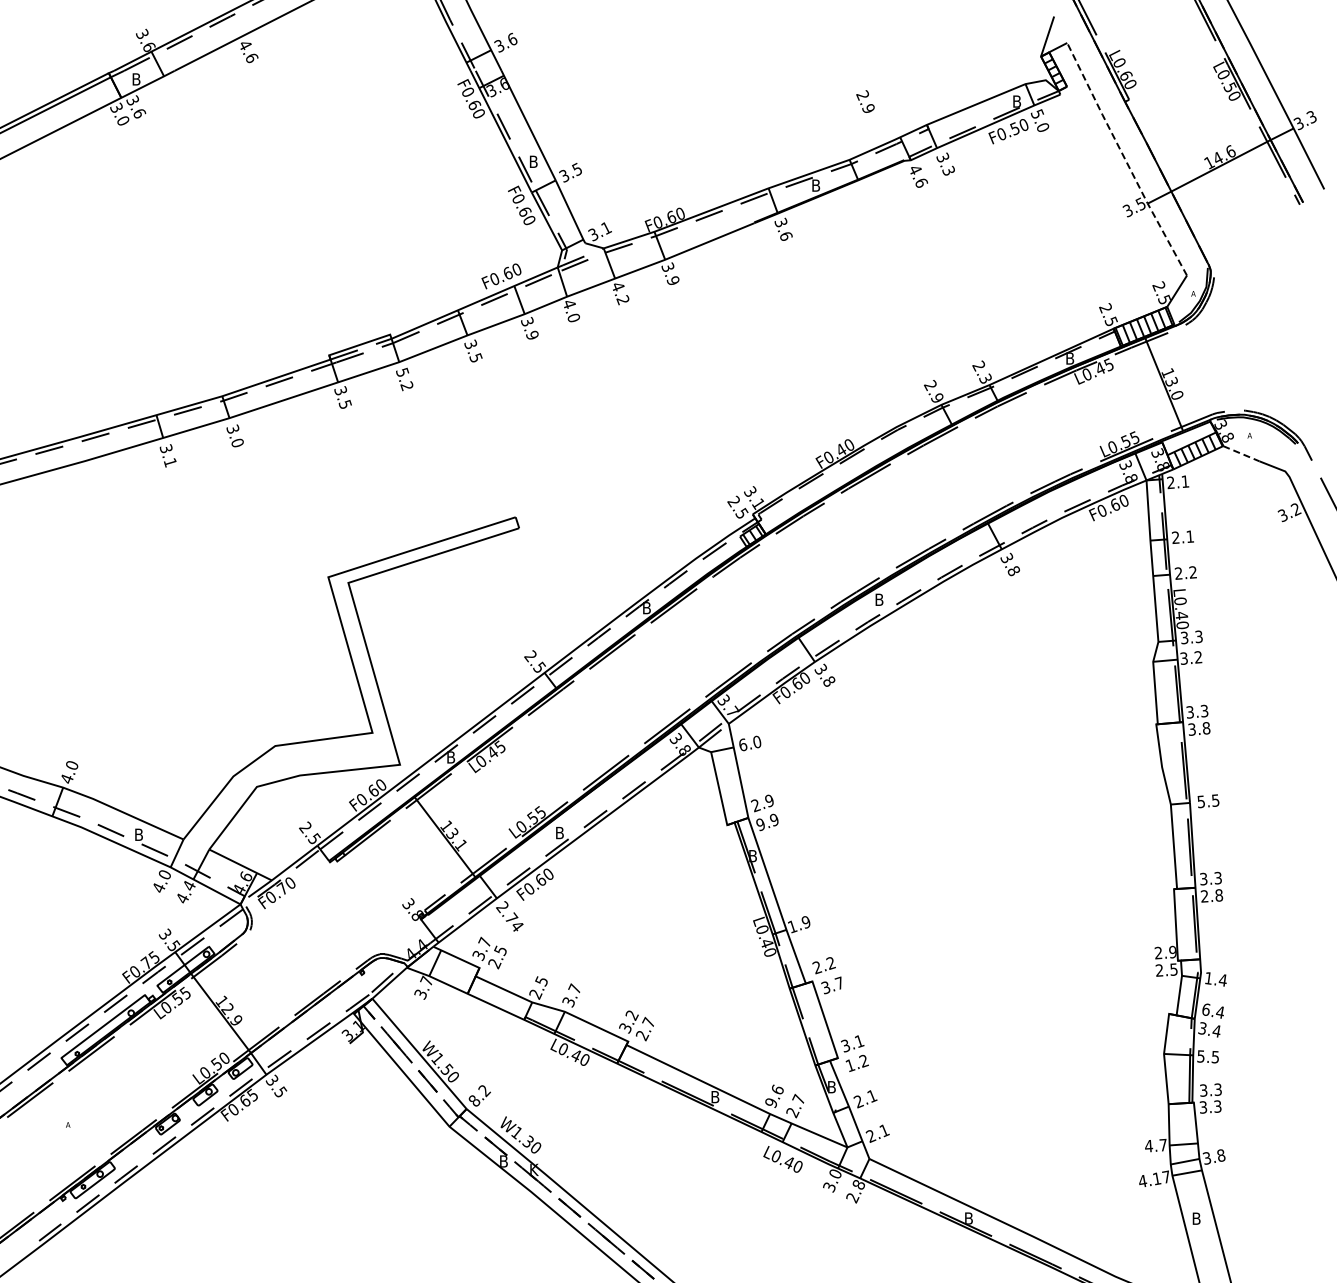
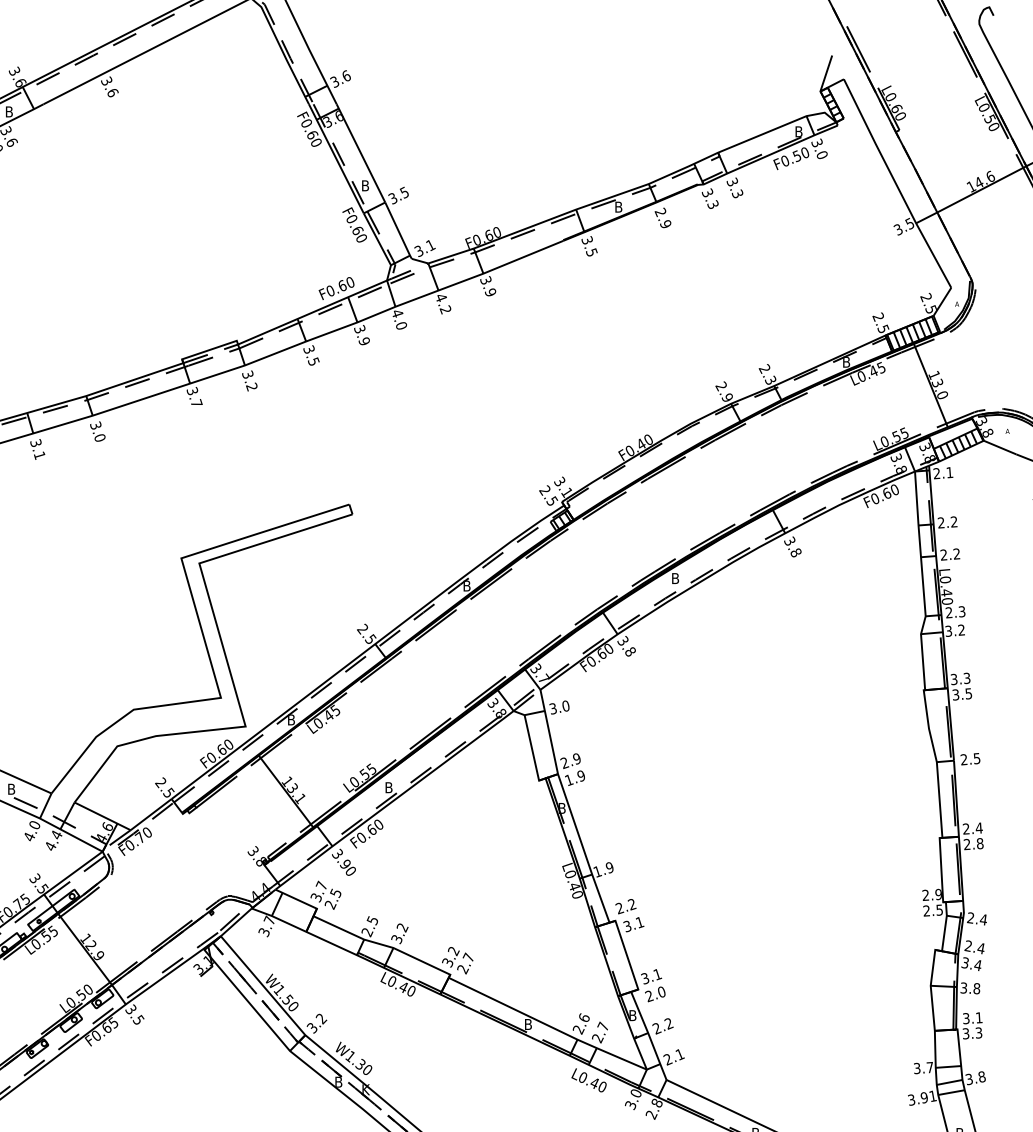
text: (244, 45) -> (106, 81), 4.6 -> 3.6
text: (865, 101) -> (663, 217), moved
text: (1038, 113) -> (818, 142), 5.0 -> 3.0
line: (1125, 159) -> (896, 183), dashed -> solid
text: (918, 175) -> (710, 198), 4.6 -> 3.3
text: (785, 235) -> (591, 251), 3.6 -> 3.5
text: (403, 371) -> (248, 373), 5.2 -> 3.2
text: (345, 403) -> (196, 402), 3.5 -> 3.7
line: (1241, 453) -> (1000, 447), dashed -> solid
text: (1189, 536) -> (953, 521), 2.1 -> 2.2
text: (1184, 638) -> (949, 613), 3.3 -> 2.3
text: (1206, 728) -> (968, 693), 3.8 -> 3.5
text: (742, 744) -> (552, 708), 6.0 -> 3.0
text: (1201, 801) -> (964, 759), 5.5 -> 2.5
text: (760, 824) -> (568, 780), 9.9 -> 1.9
text: (1210, 878) -> (972, 828), 3.3 -> 2.4
text: (509, 916) -> (343, 862), 2.74 -> 3.90
text: (1208, 978) -> (970, 918), 1.4 -> 2.4
text: (839, 982) -> (639, 921), 3.7 -> 3.1
text: (574, 988) -> (402, 927), 3.7 -> 3.2
text: (1205, 1009) -> (967, 945), 6.4 -> 2.4
text: (1208, 1056) -> (970, 988), 5.5 -> 3.8
text: (856, 1063) -> (654, 994), 1.2 -> 2.0
text: (1217, 1089) -> (978, 1017), 3.3 -> 3.1
text: (872, 1096) -> (669, 1023), 2.1 -> 2.2
text: (474, 1101) -> (312, 1028), 8.2 -> 3.2
text: (771, 1103) -> (578, 1030), 9.6 -> 2.6
text: (1149, 1145) -> (917, 1067), 4.7 -> 3.7
text: (1154, 1178) -> (922, 1097), 4.17 -> 3.91

